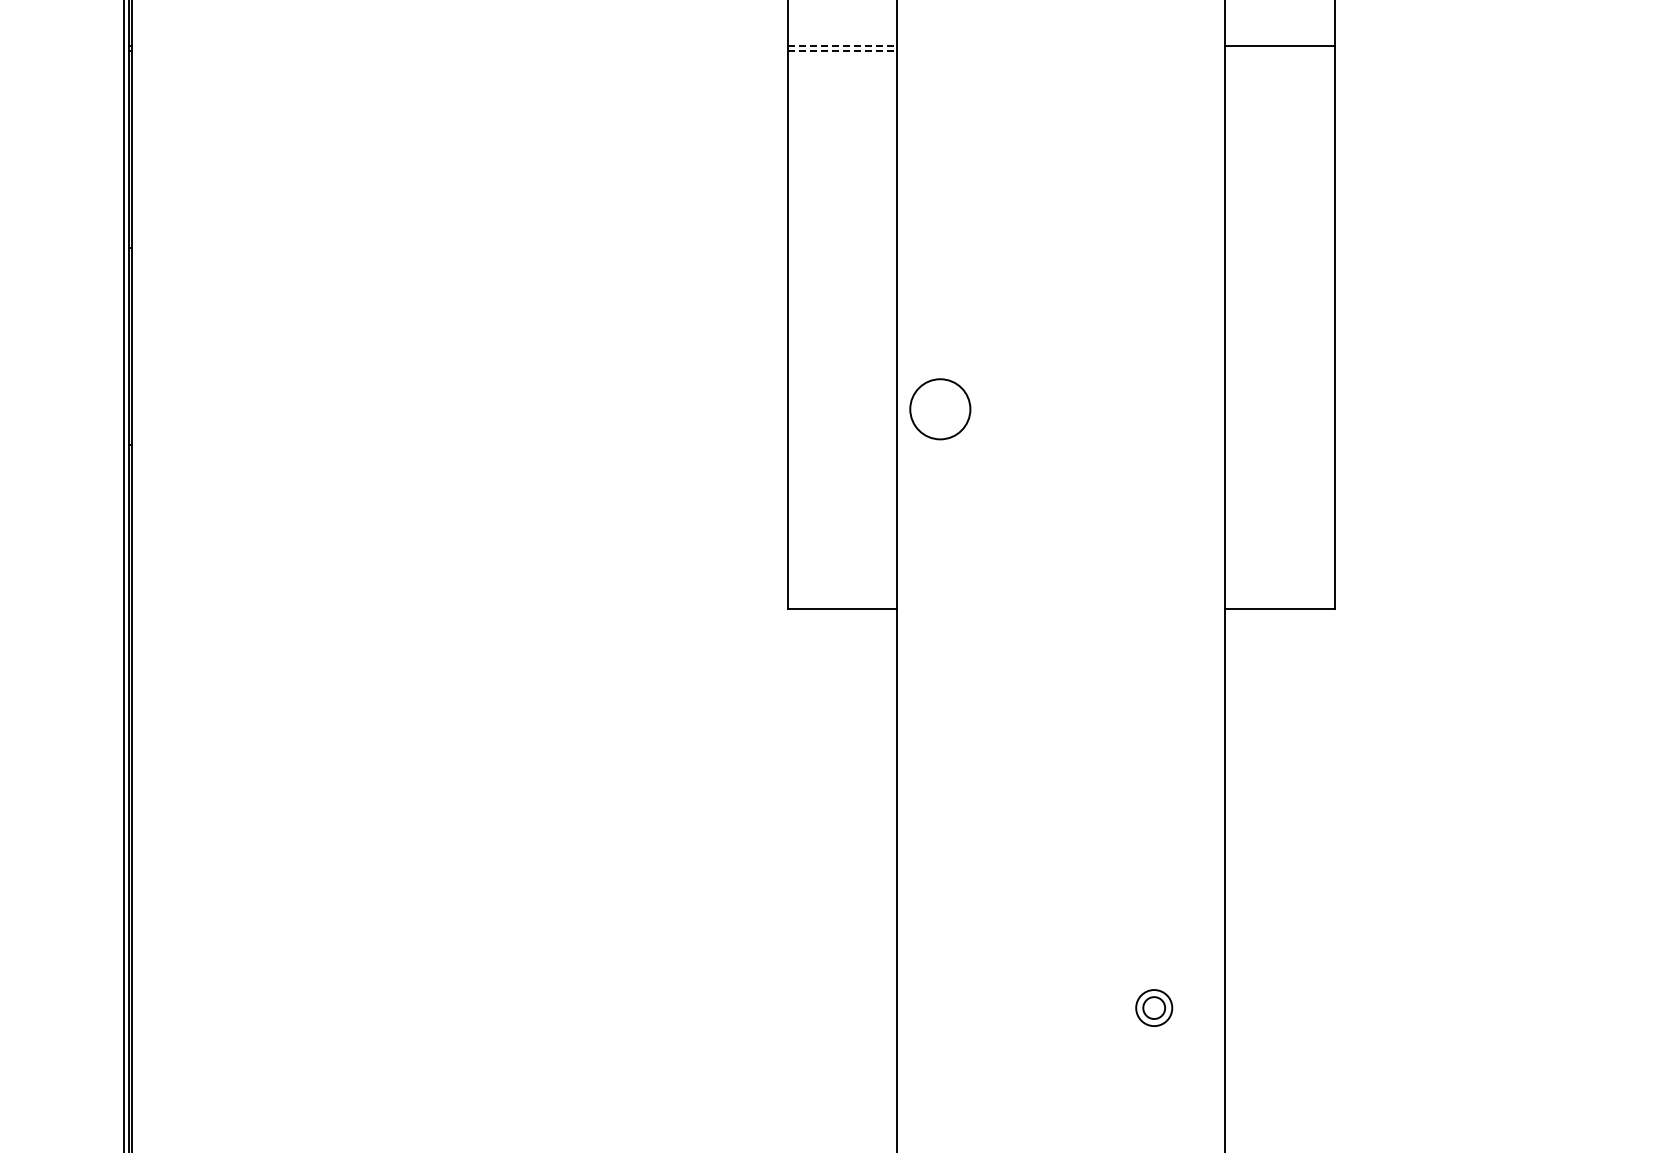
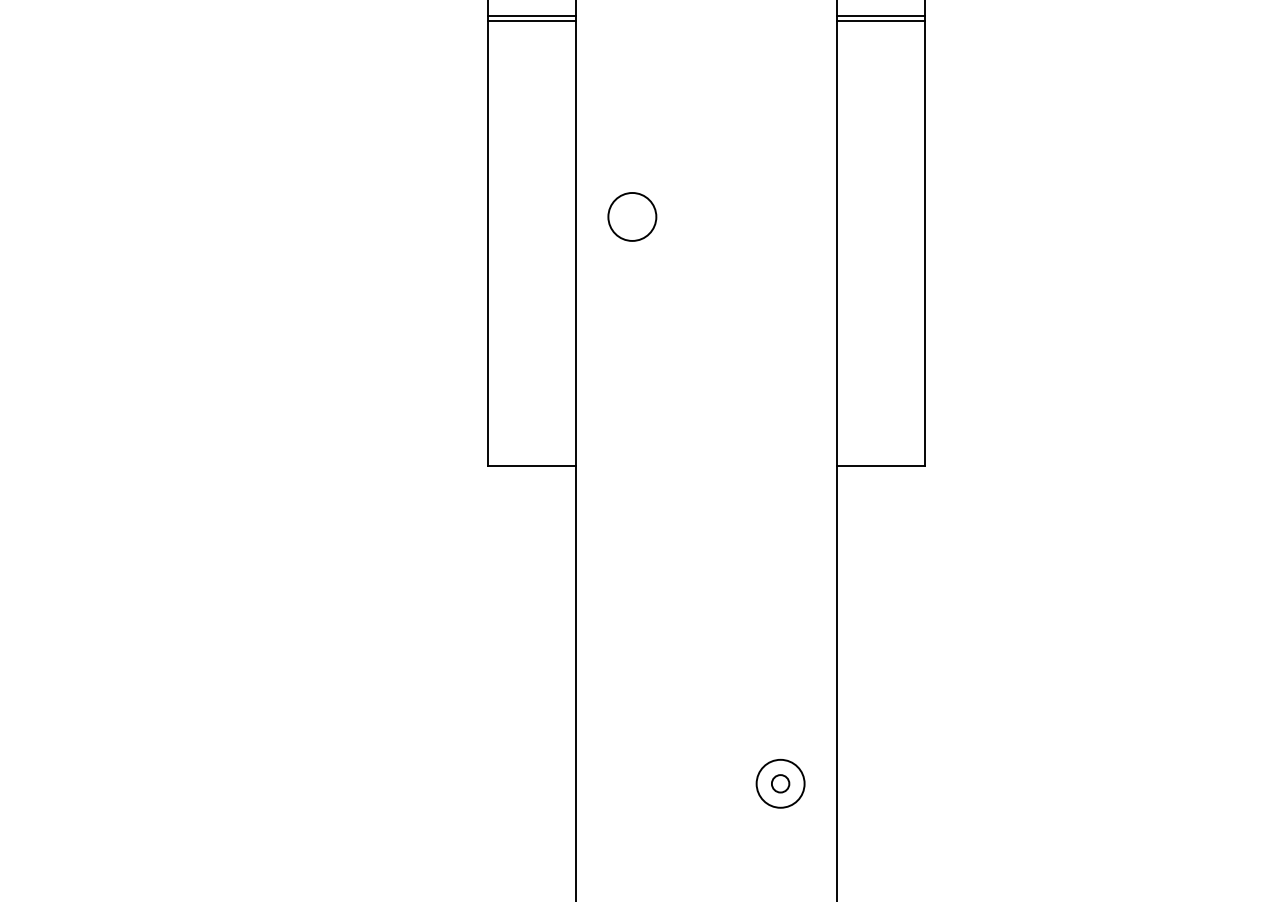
line: (842, 45) -> (532, 16), dashed -> solid
line: (842, 51) -> (532, 20), dashed -> solid
line: (1279, 51) -> (880, 20), added
circle: (940, 409) -> (632, 217), moved
circle: (1154, 1008) -> (780, 784), size x1.67

